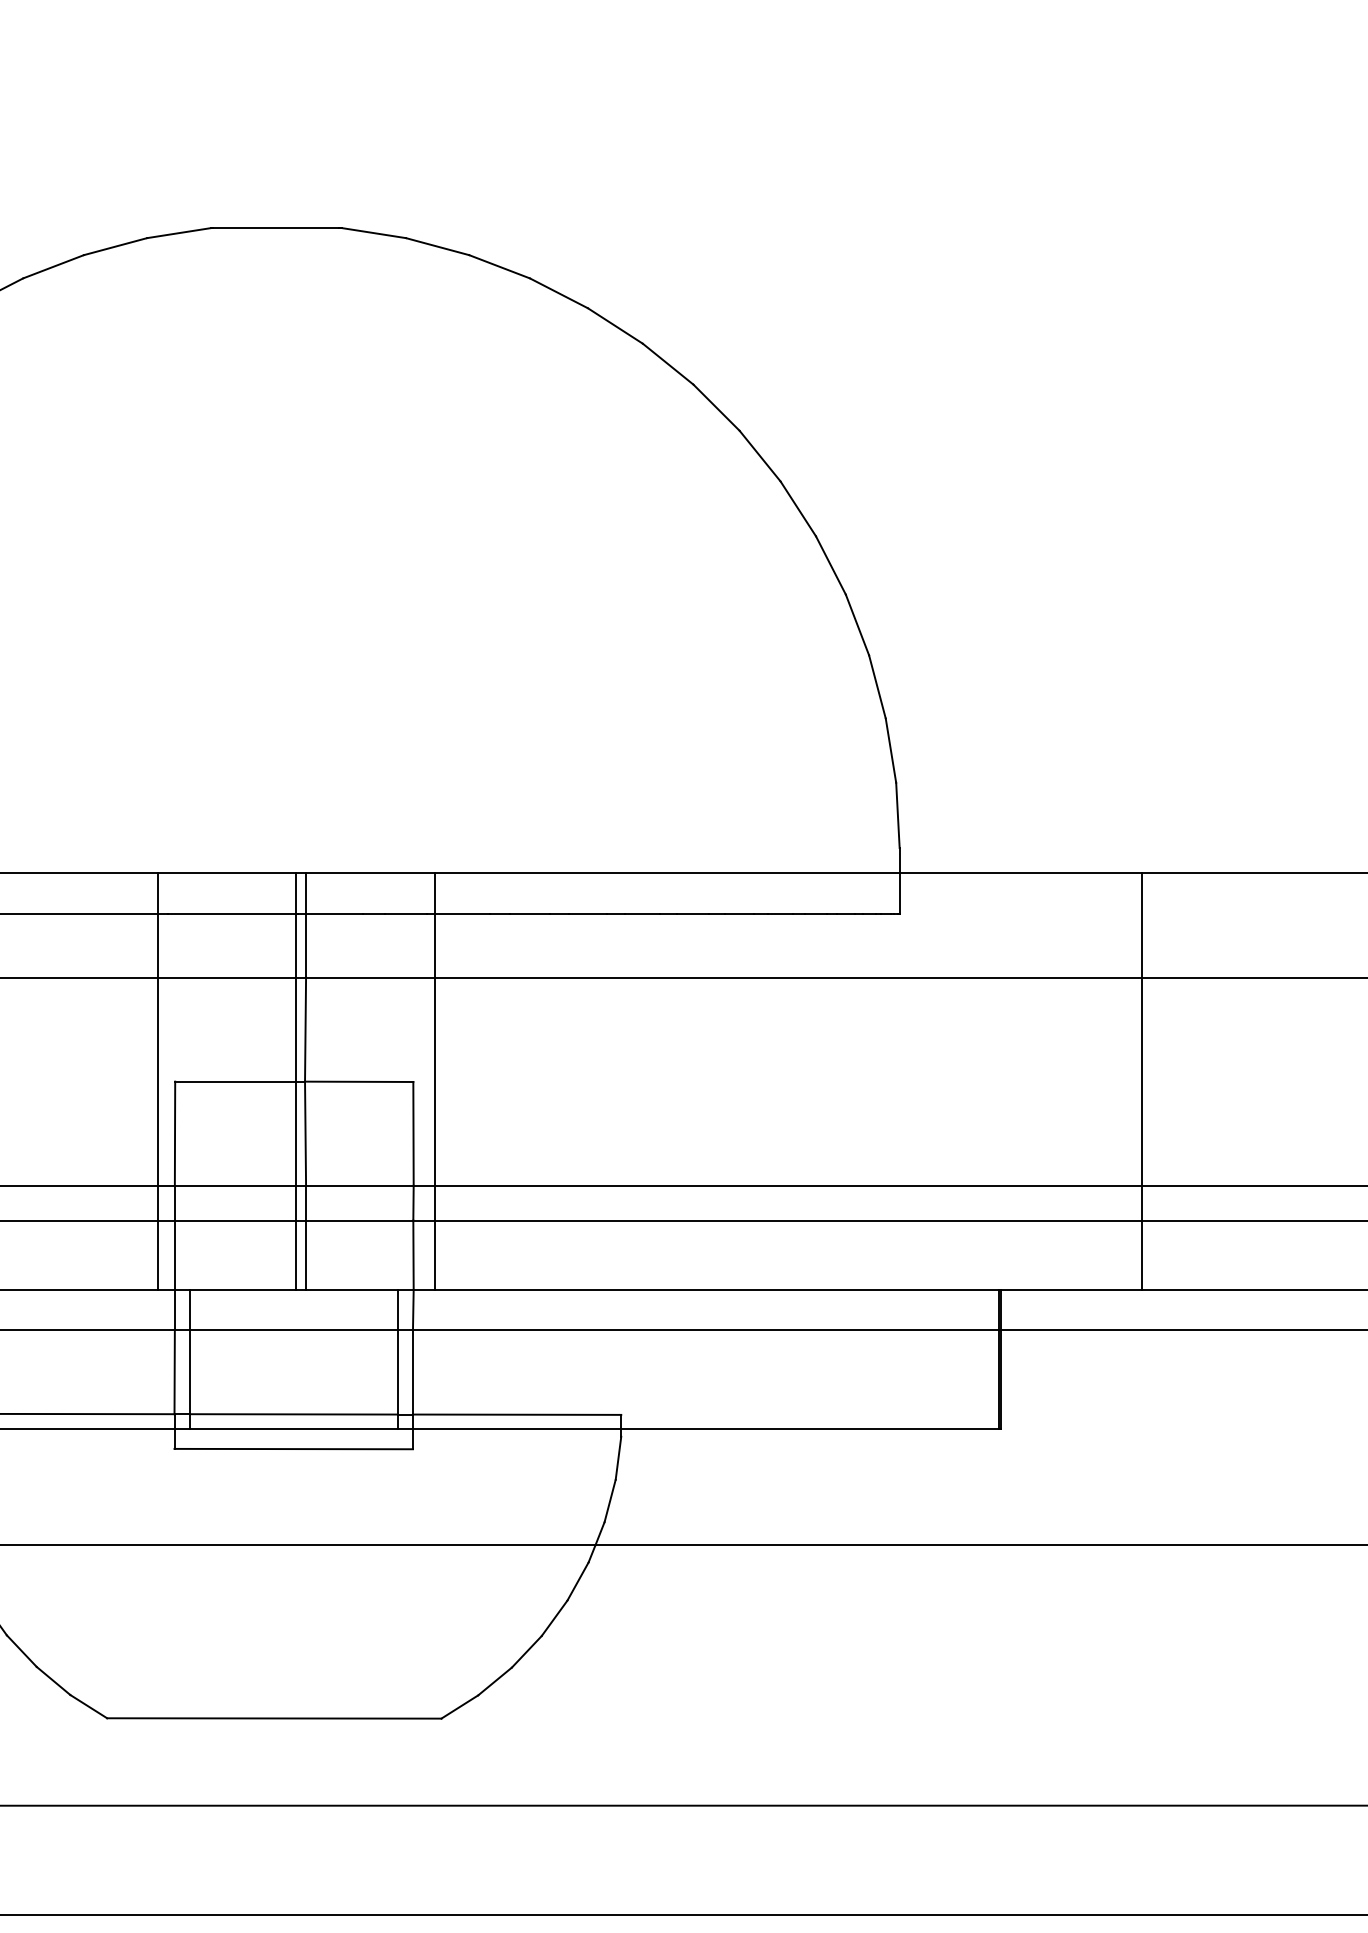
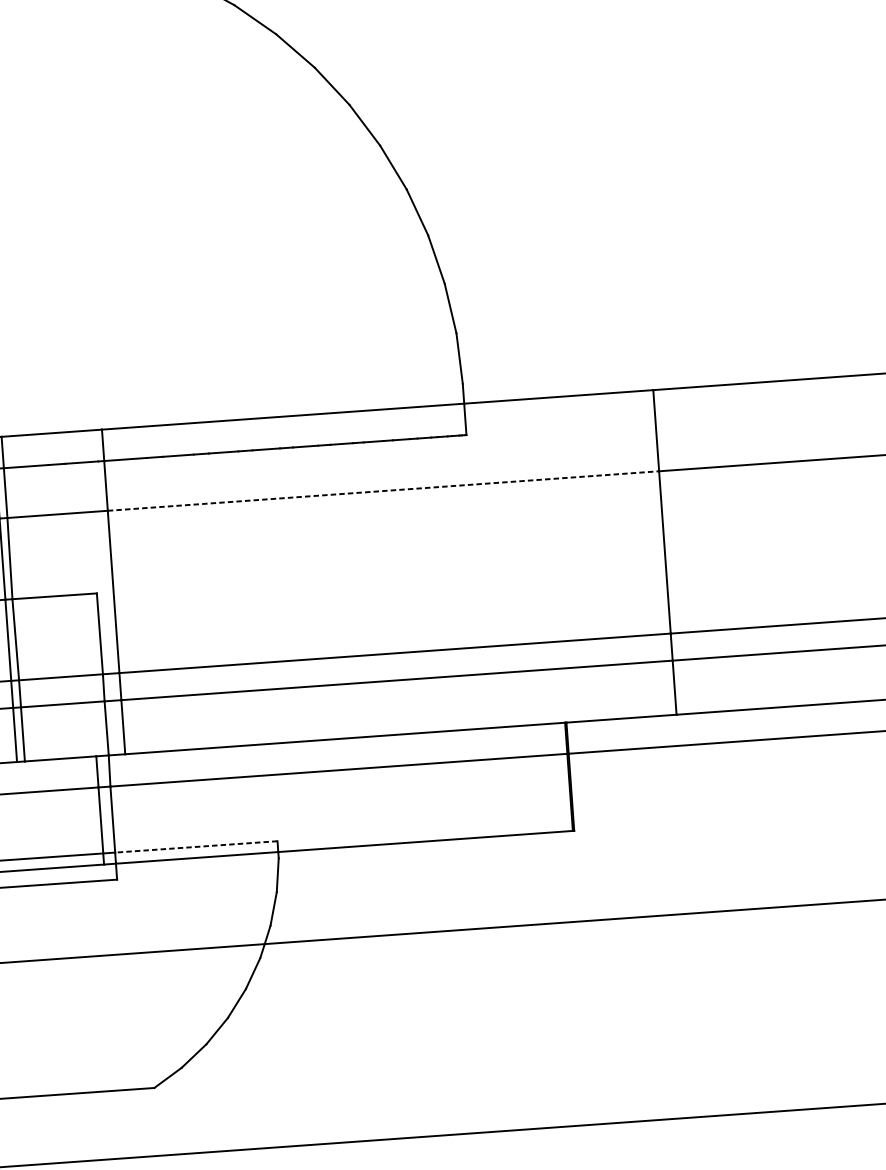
line: (788, 977) -> (383, 491), solid -> dashed
line: (516, 1414) -> (195, 846), solid -> dashed

